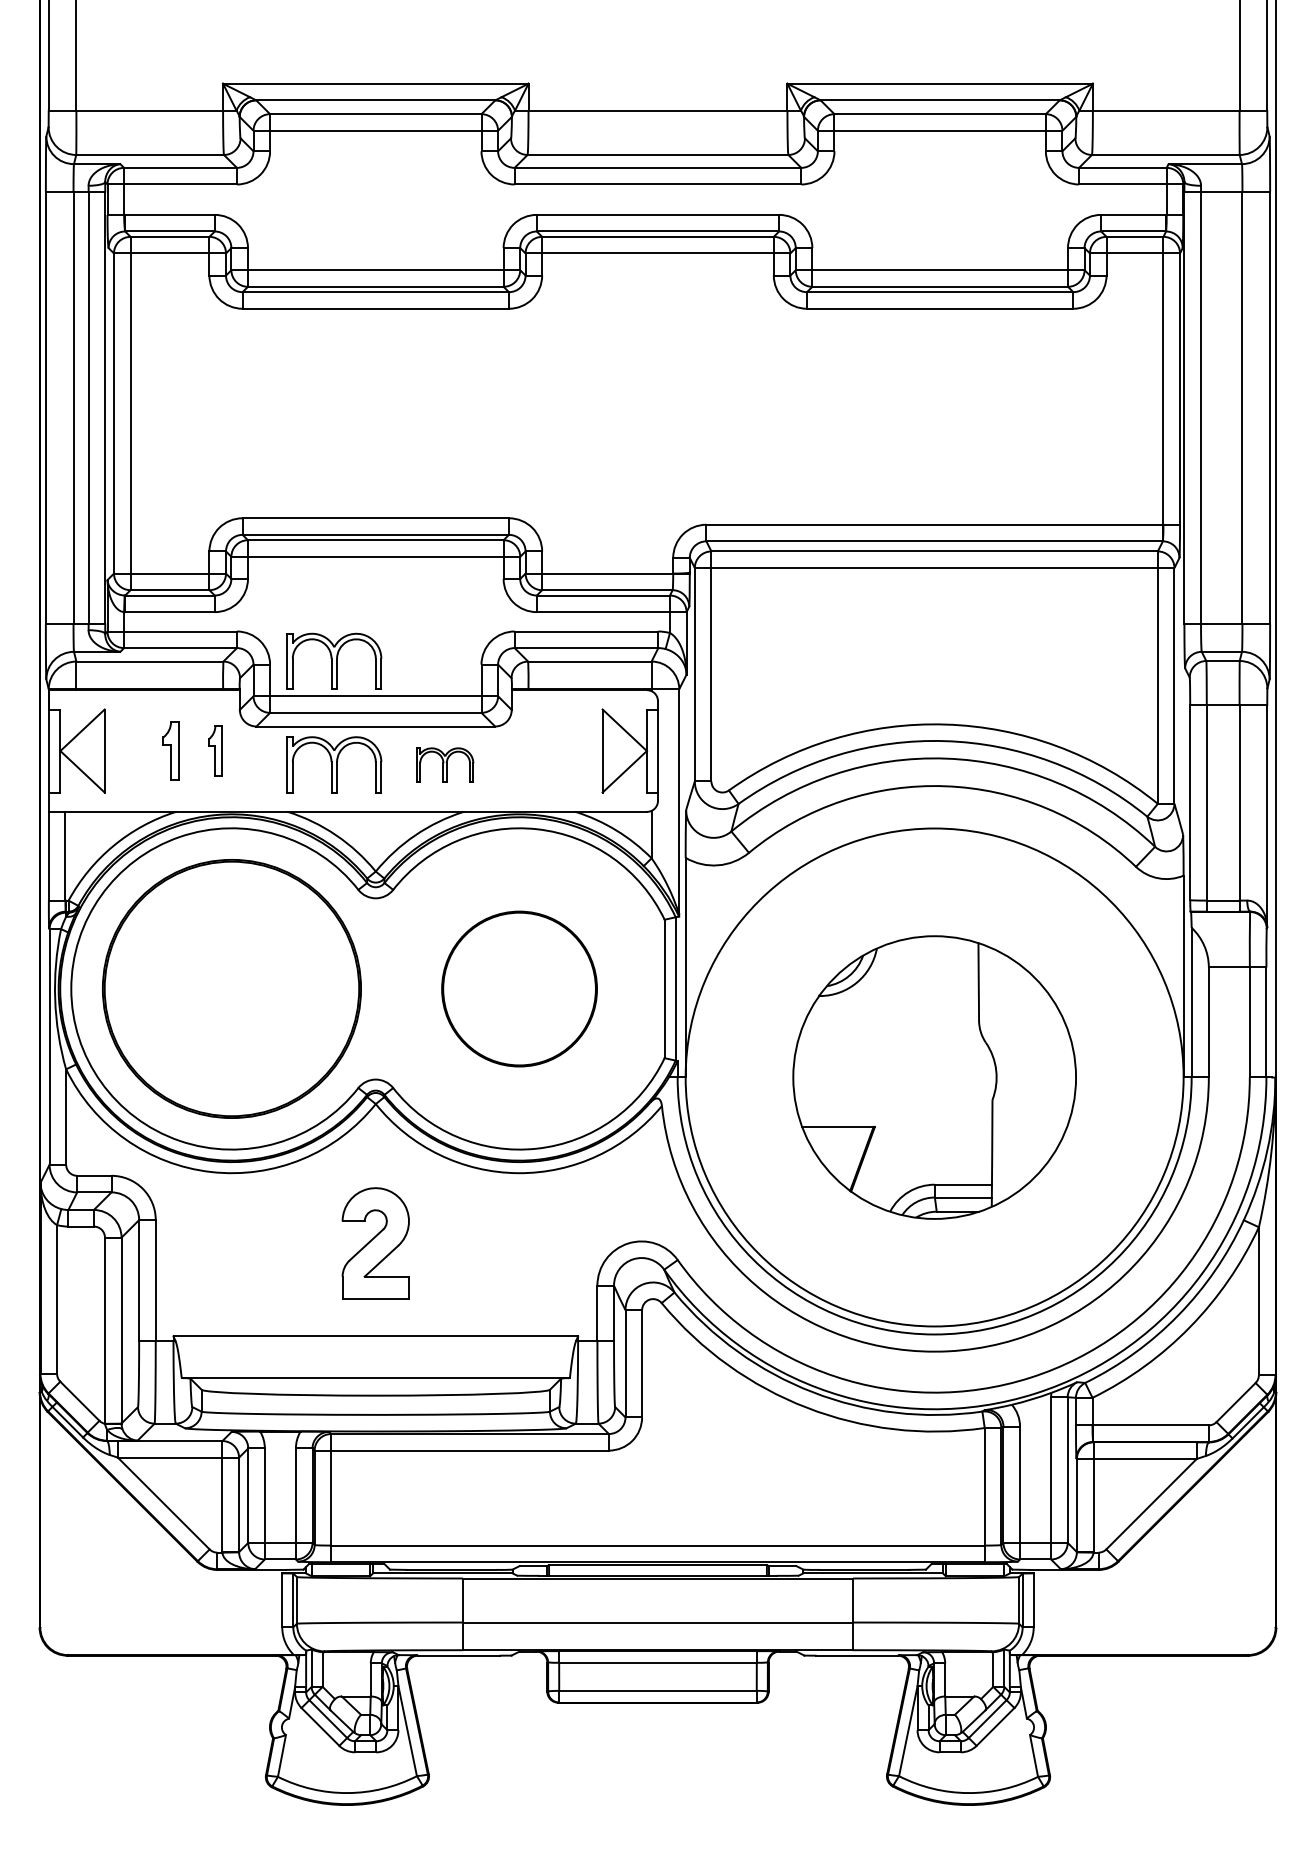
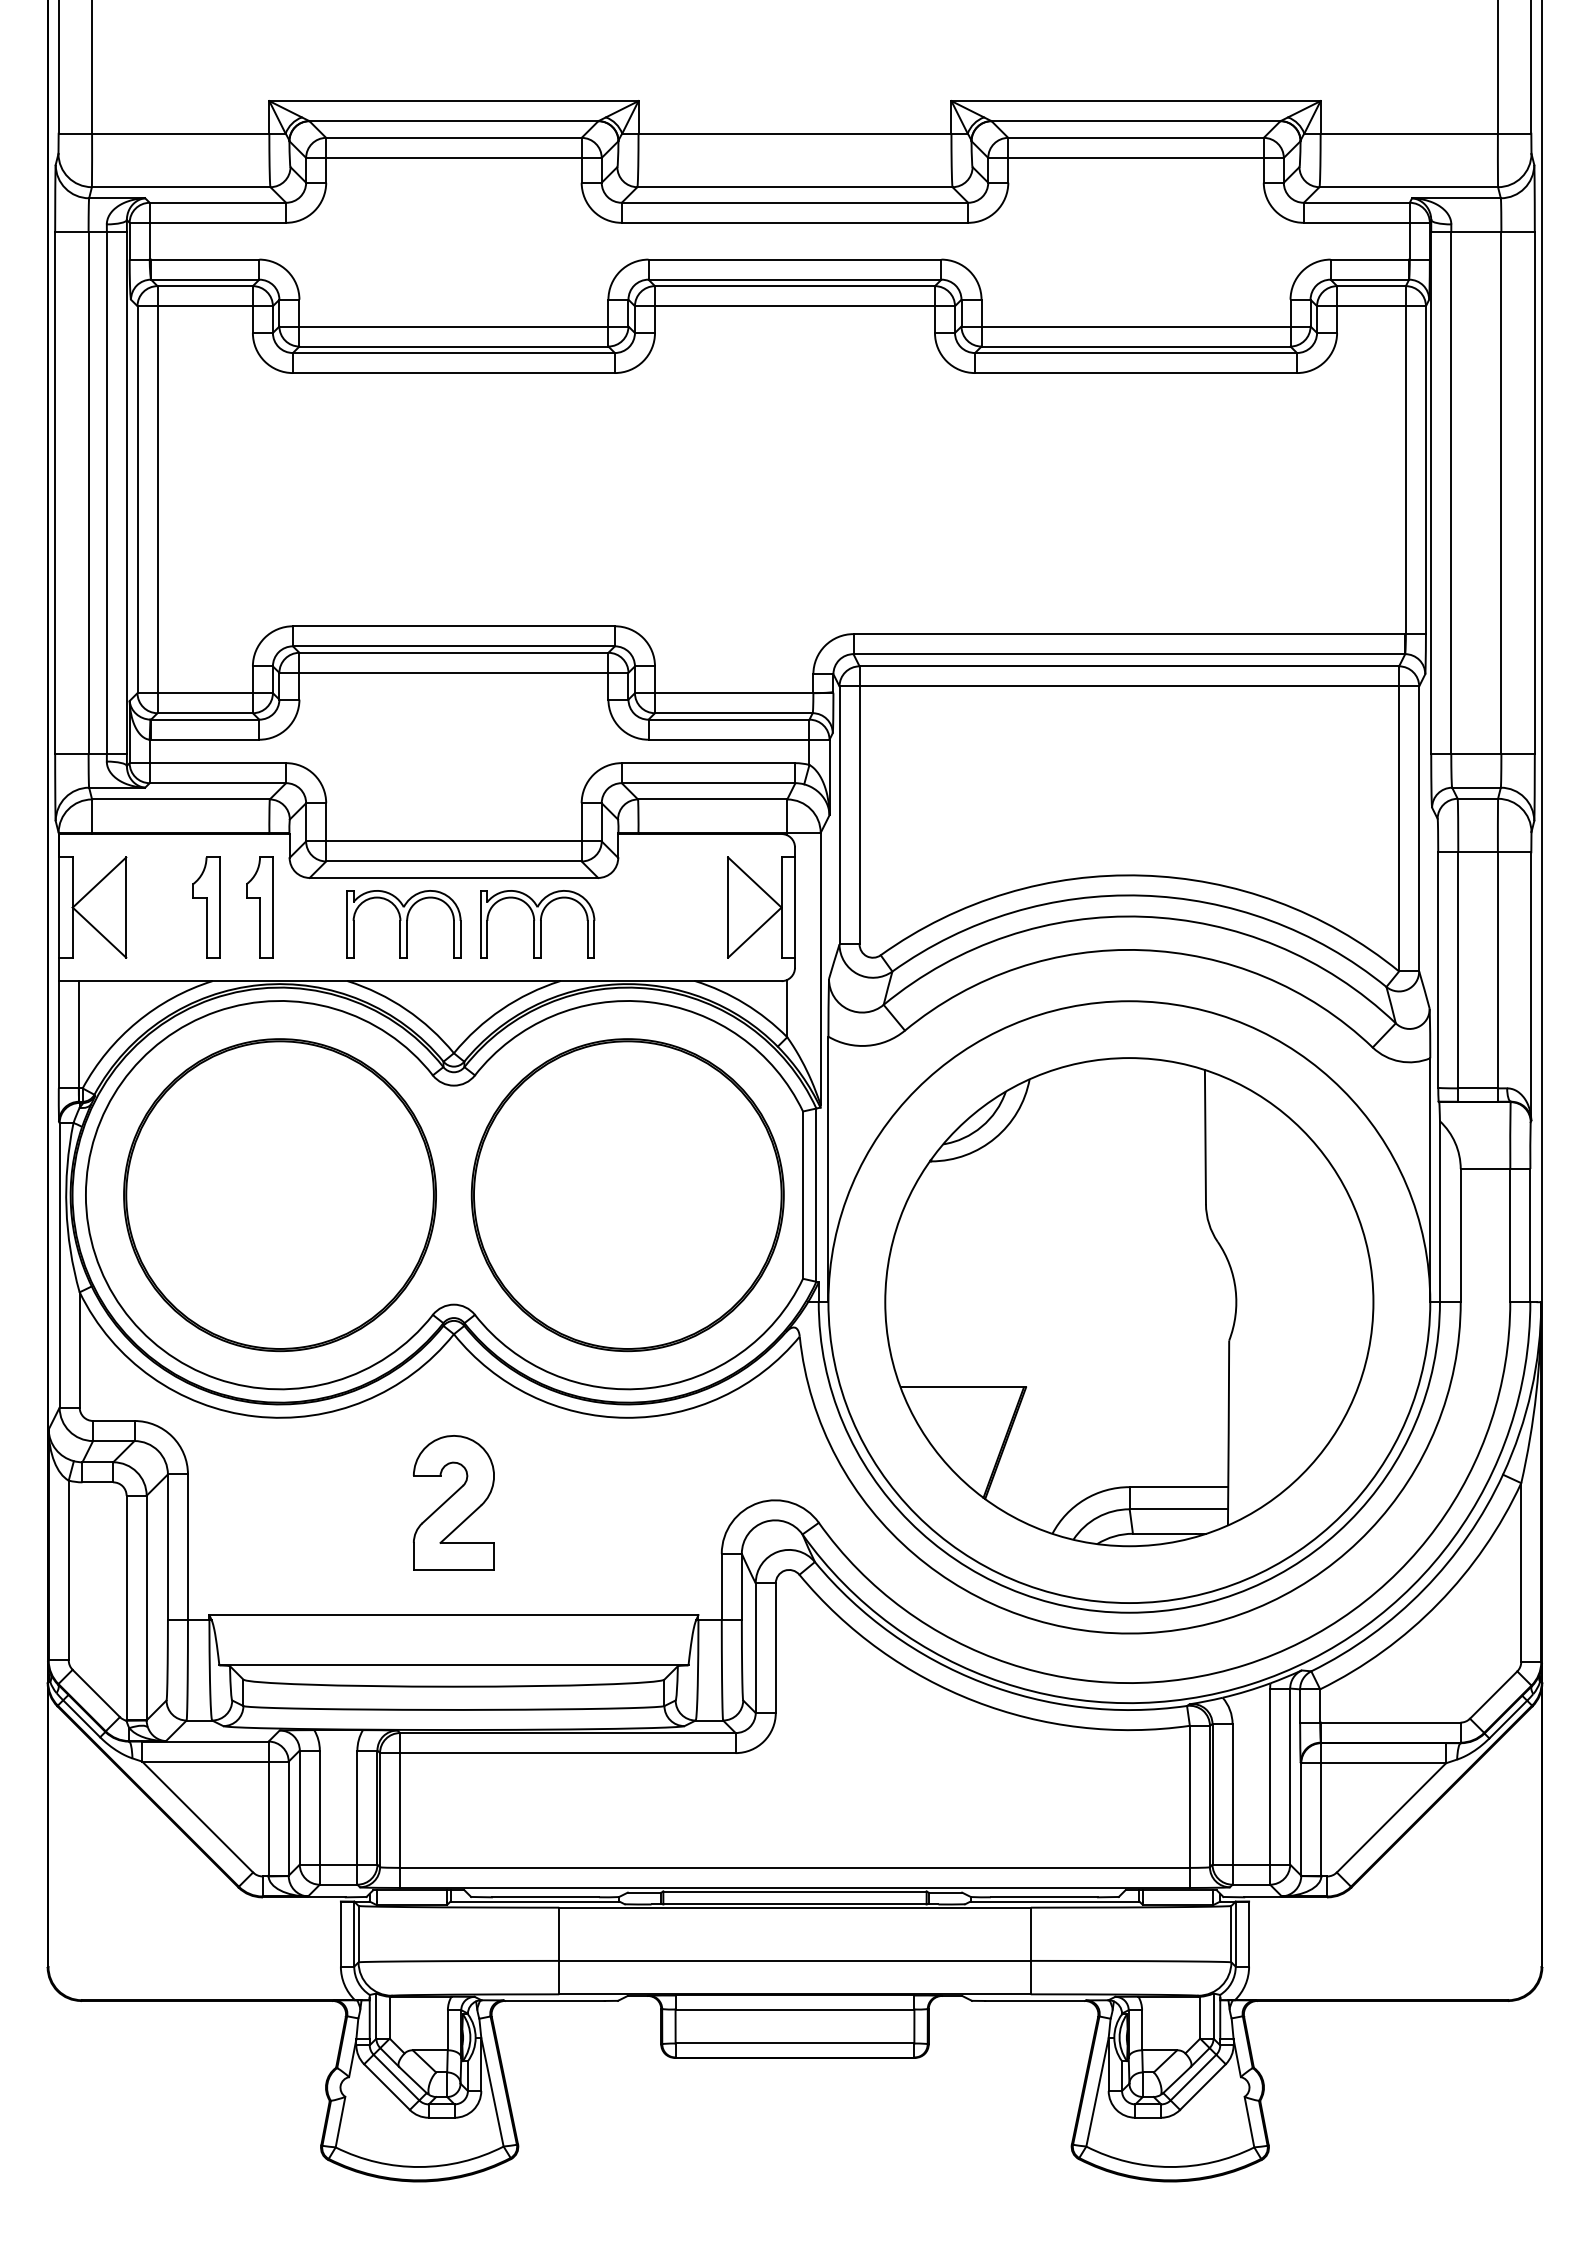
part: (334, 661) -> (403, 799), removed
part: (171, 750) -> (206, 907), size x1.43
part: (214, 750) -> (259, 907), size x1.67
part: (444, 765) -> (537, 924), size x1.67
part: (519, 989) -> (627, 1195), size x1.67
part: (934, 1077) -> (1129, 1302), size x1.43

